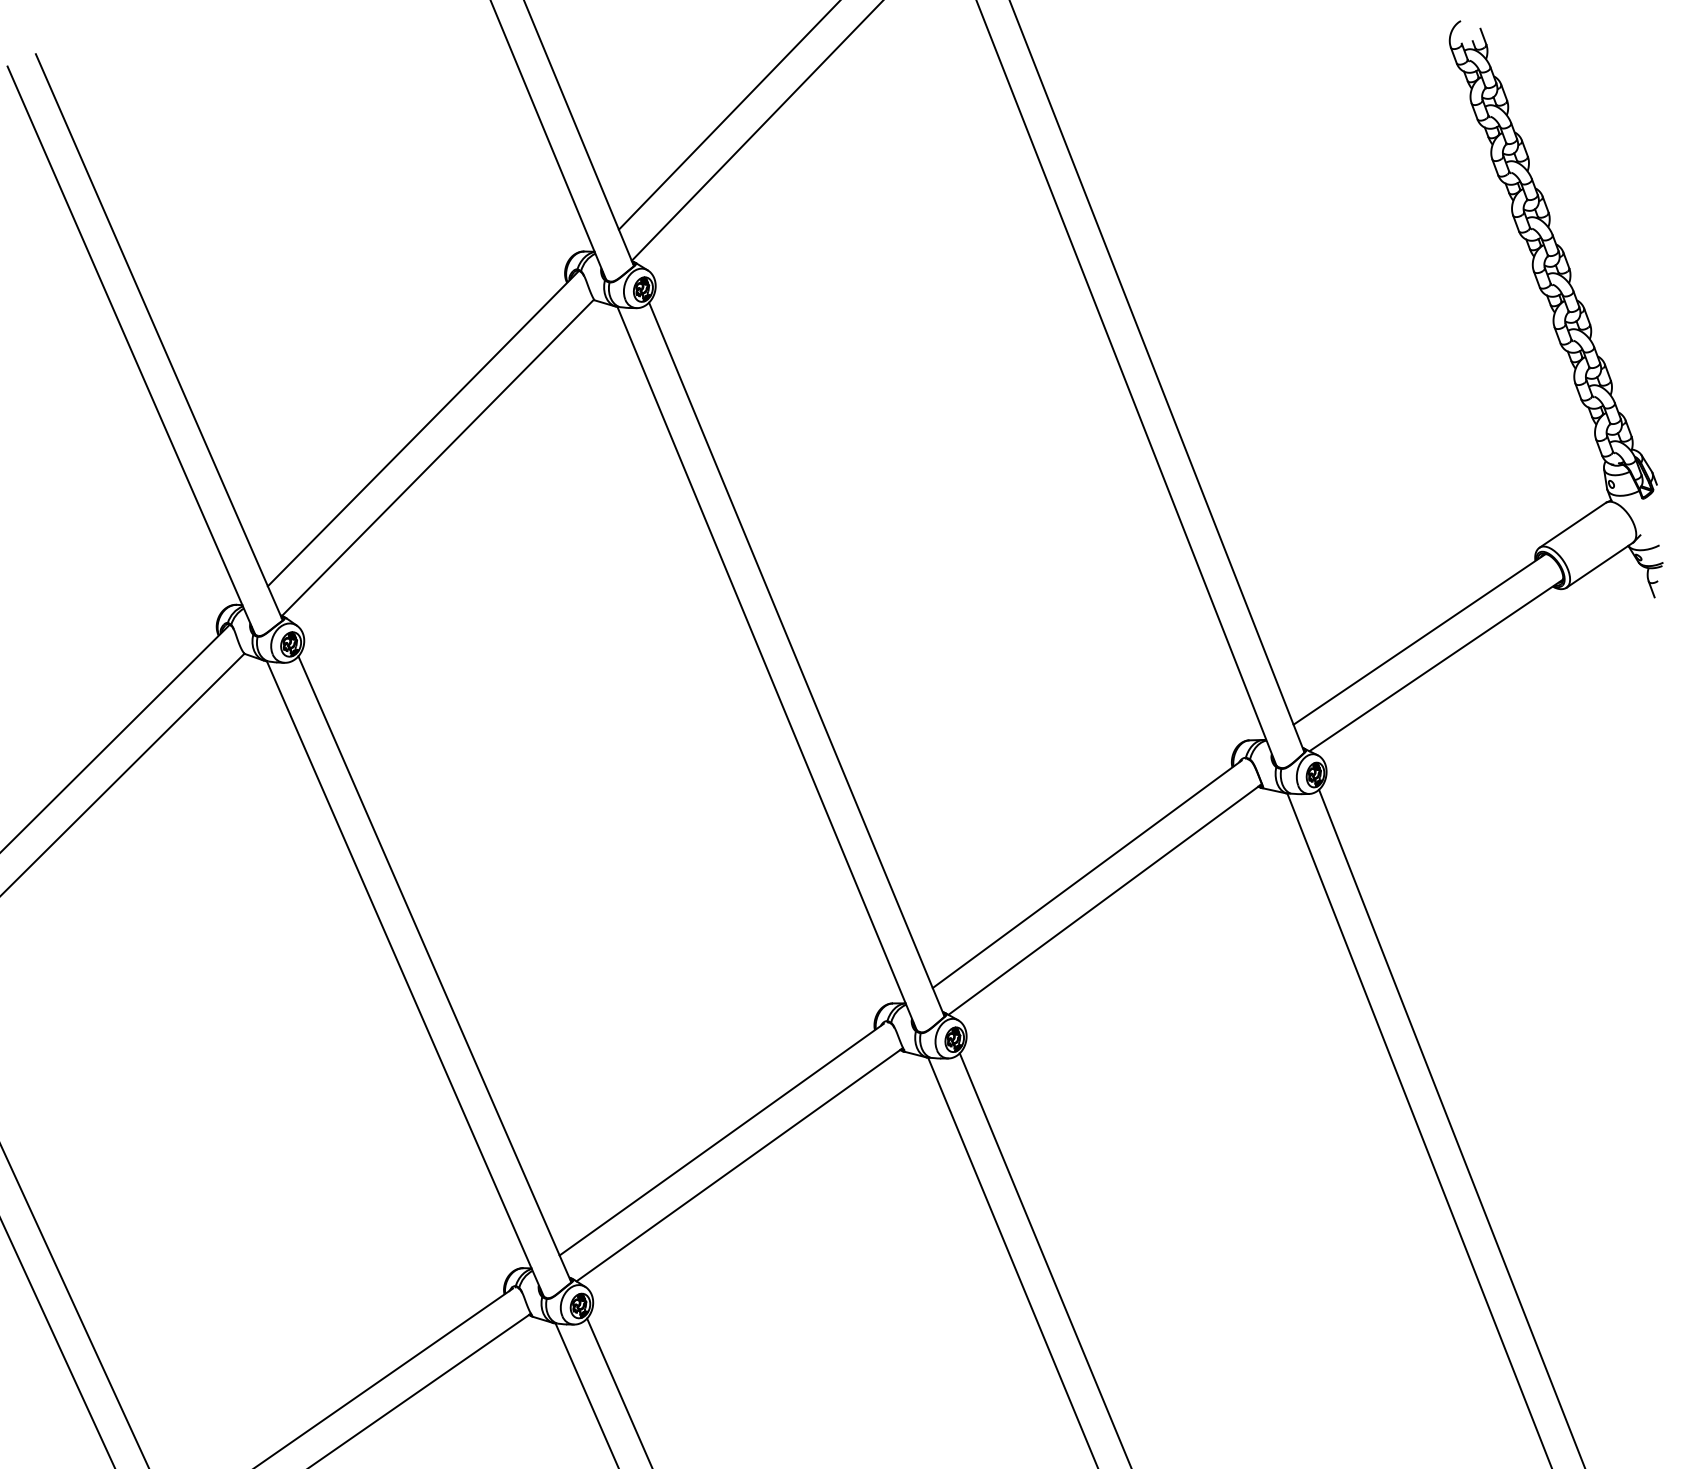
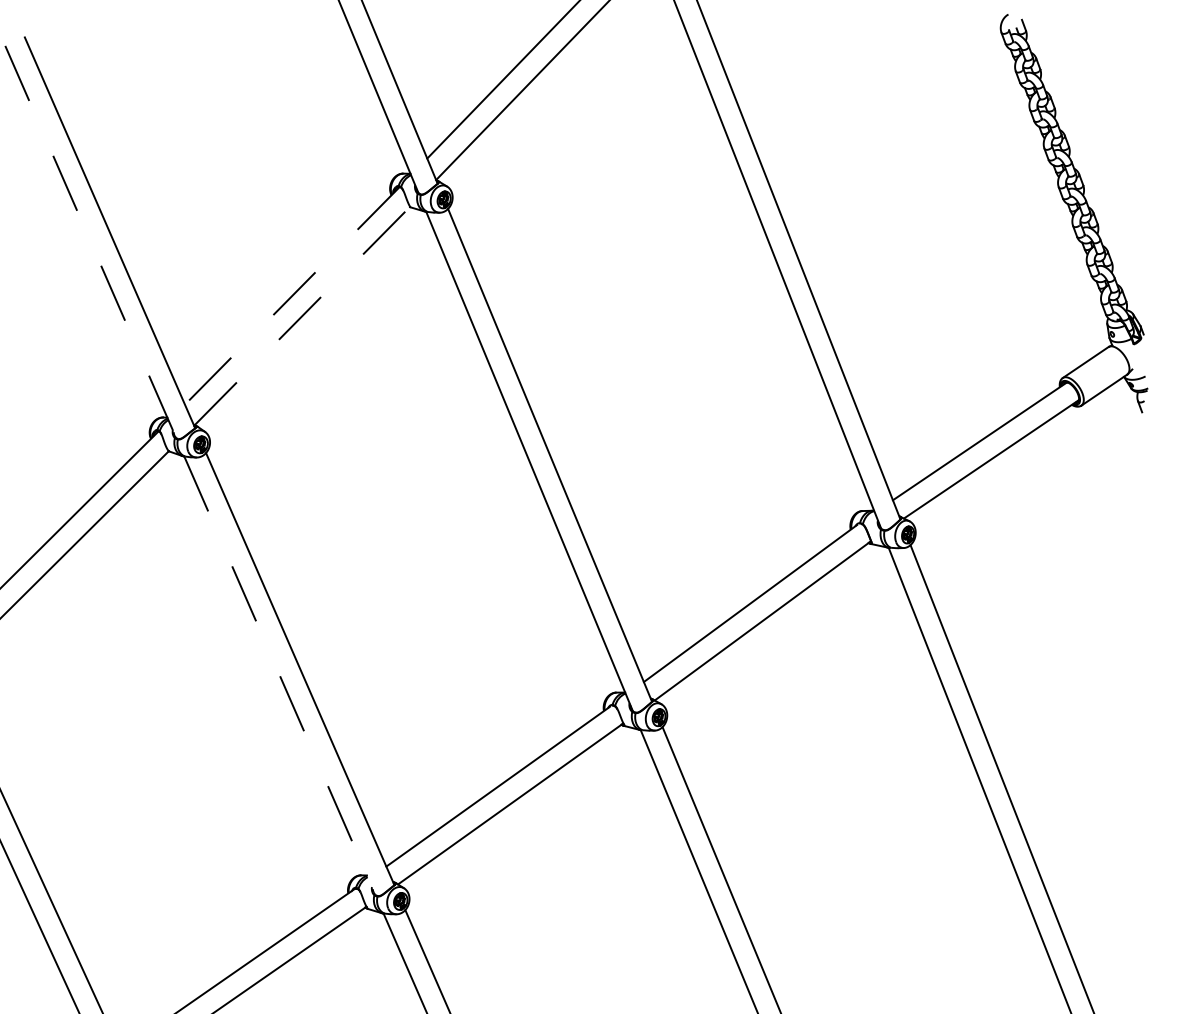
line: (130, 349) -> (90, 241), solid -> dashed
line: (423, 428) -> (292, 295), solid -> dashed
line: (438, 457) -> (302, 315), solid -> dashed
line: (406, 980) -> (280, 676), solid -> dashed

